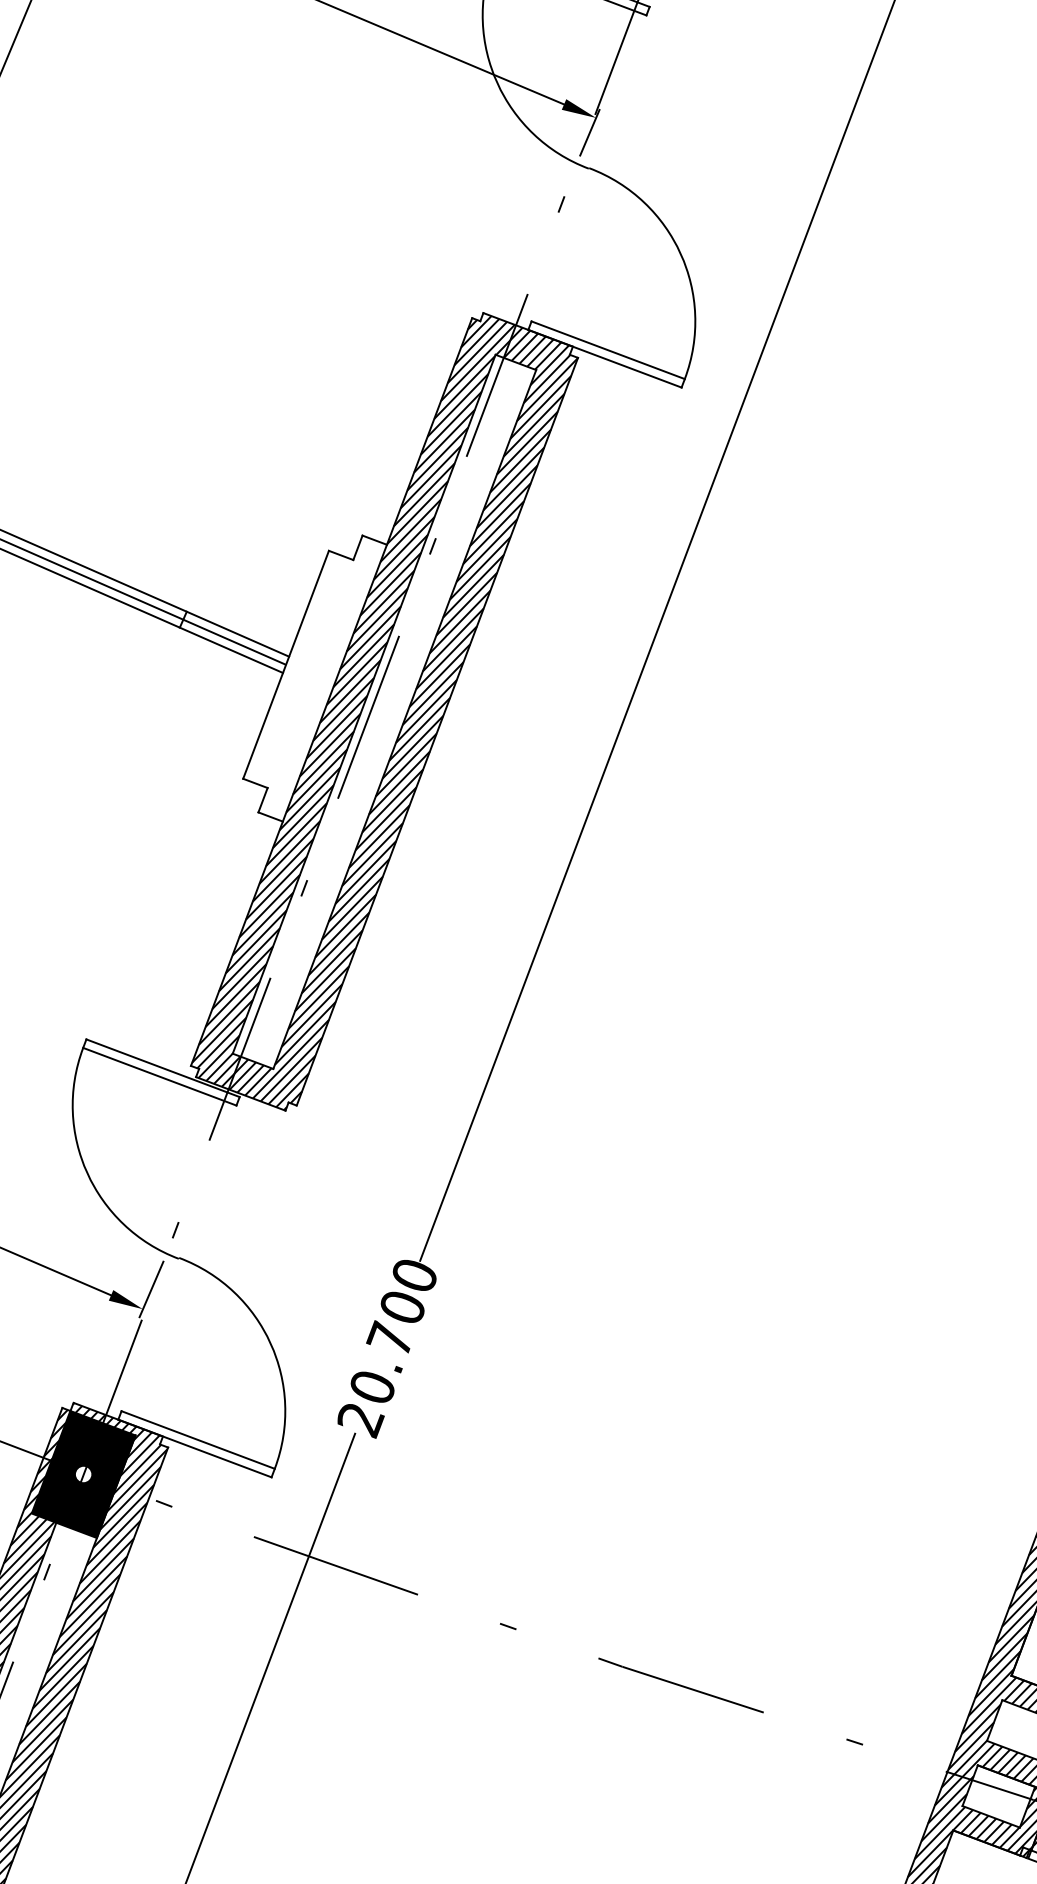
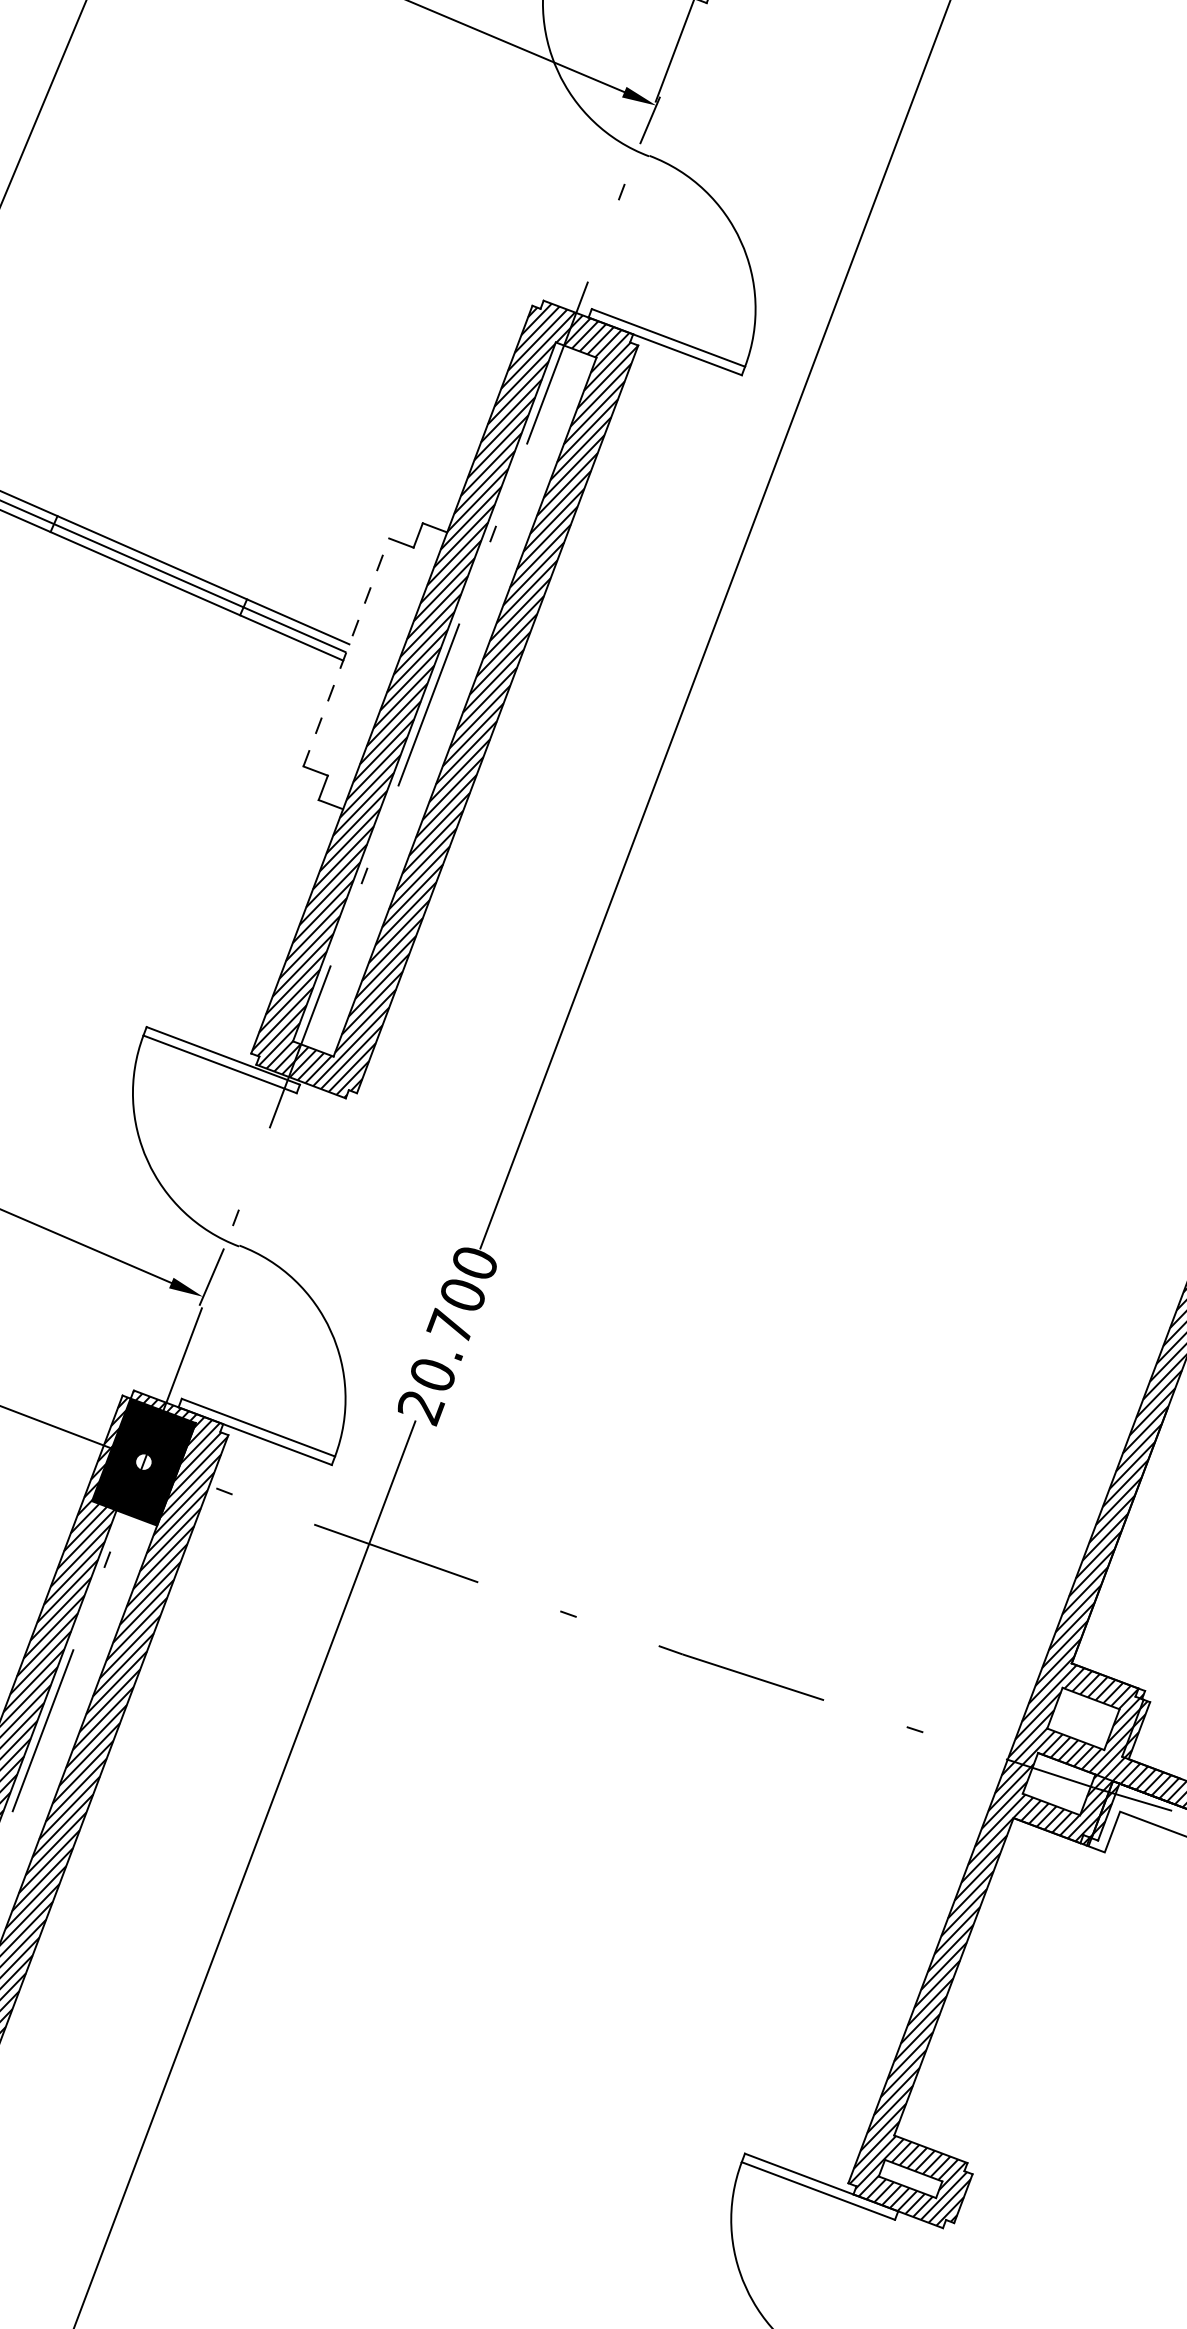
line: (286, 664) -> (346, 652), solid -> dashed

